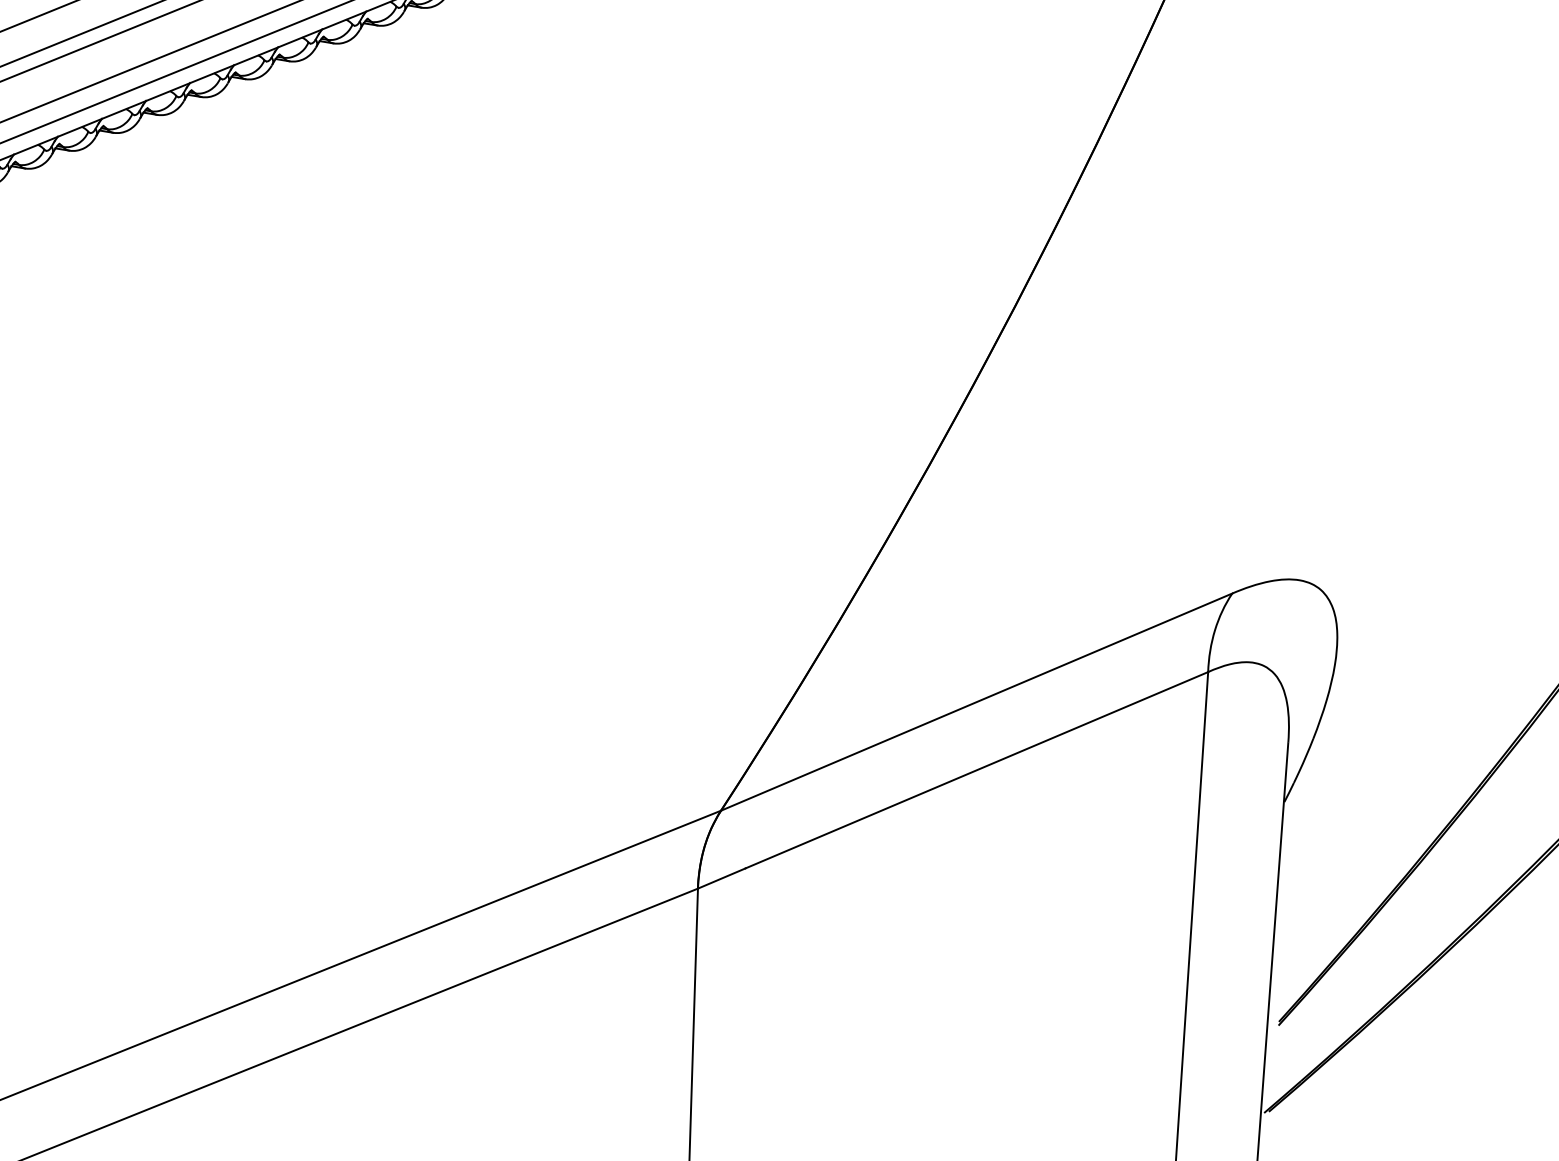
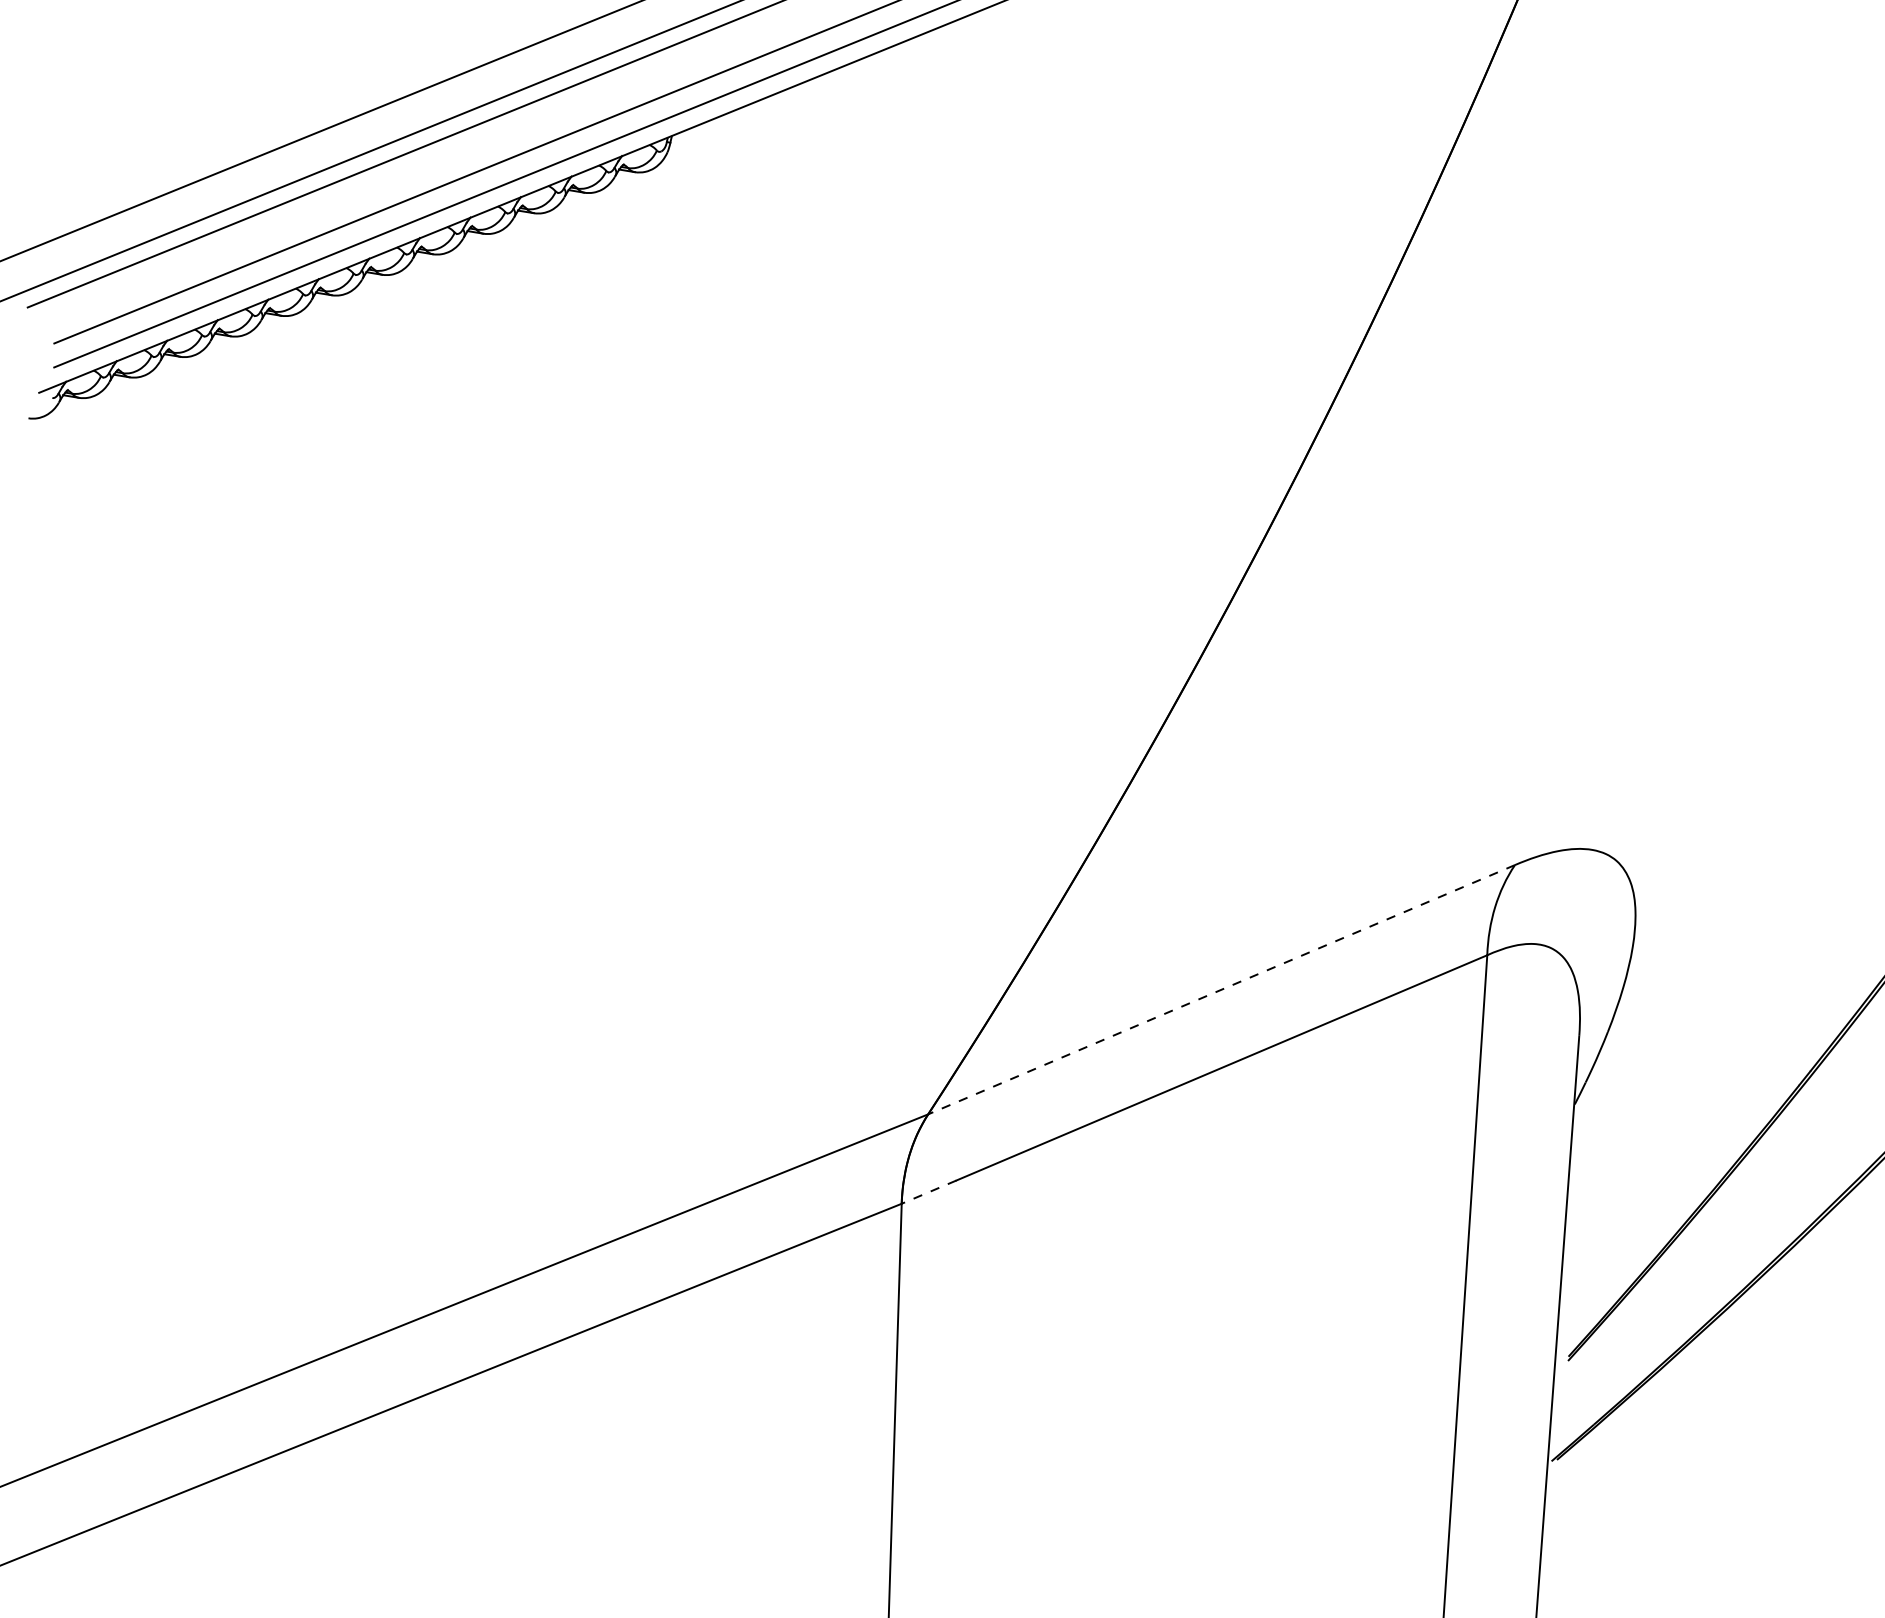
line: (976, 701) -> (1221, 989), solid -> dashed
line: (722, 878) -> (929, 1192), solid -> dashed

